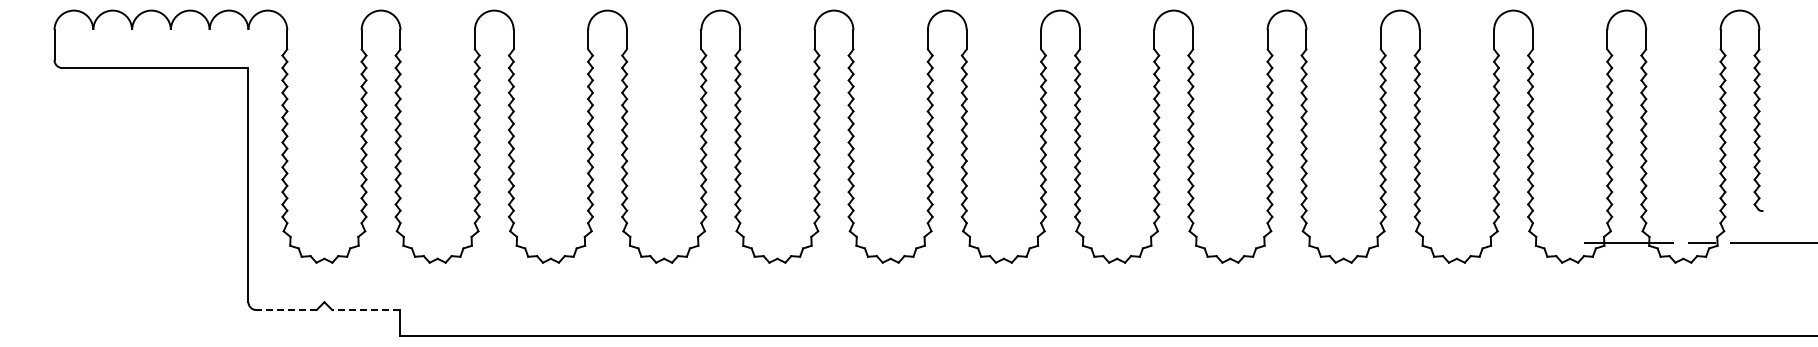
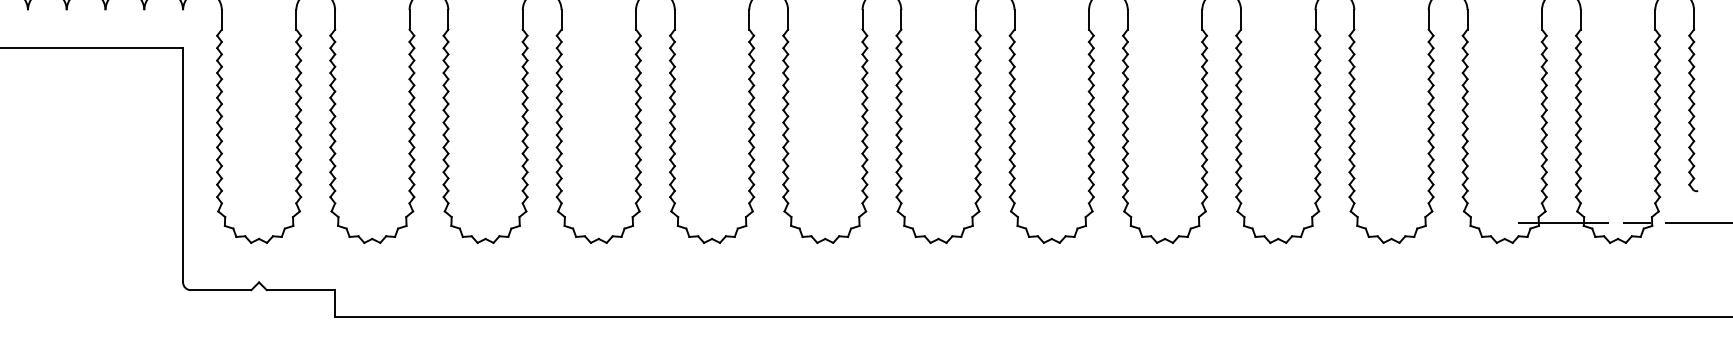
line: (285, 310) -> (220, 290), dashed -> solid
line: (365, 310) -> (300, 290), dashed -> solid

